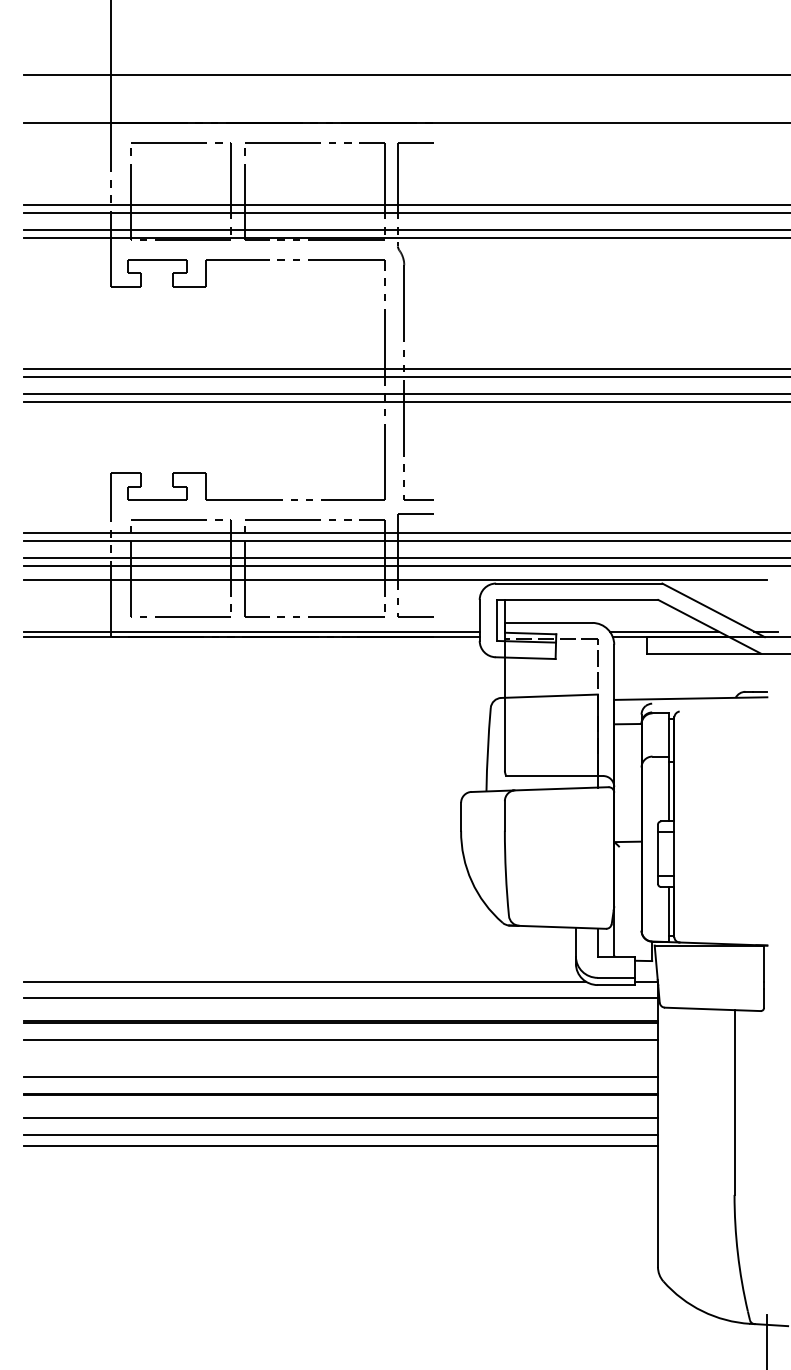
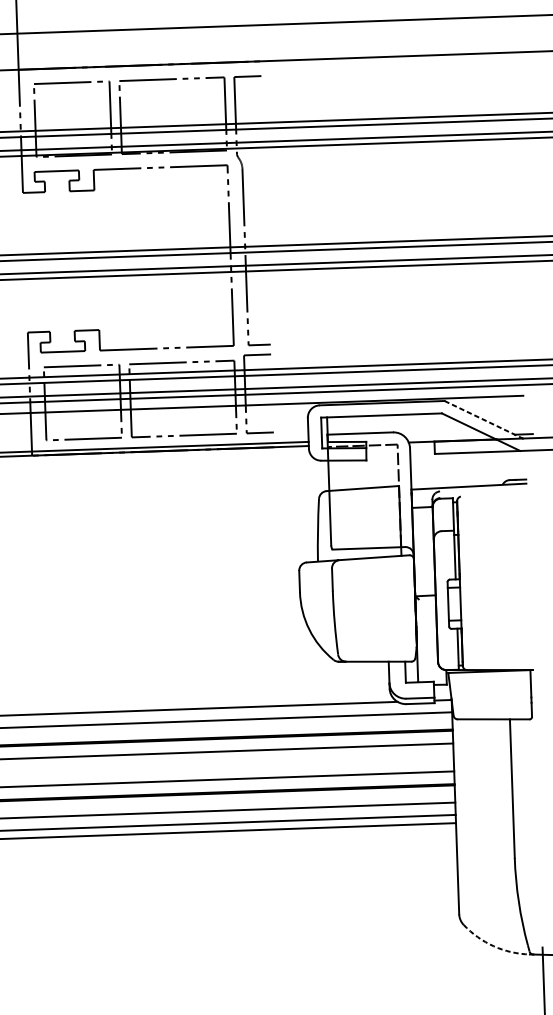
line: (713, 610) -> (483, 419), solid -> dashed
line: (664, 631) -> (447, 436), removed
arc: (702, 1311) -> (493, 946), solid -> dashed

